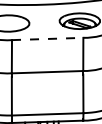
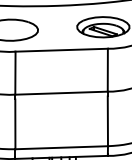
line: (47, 38) -> (61, 49), dashed -> solid

